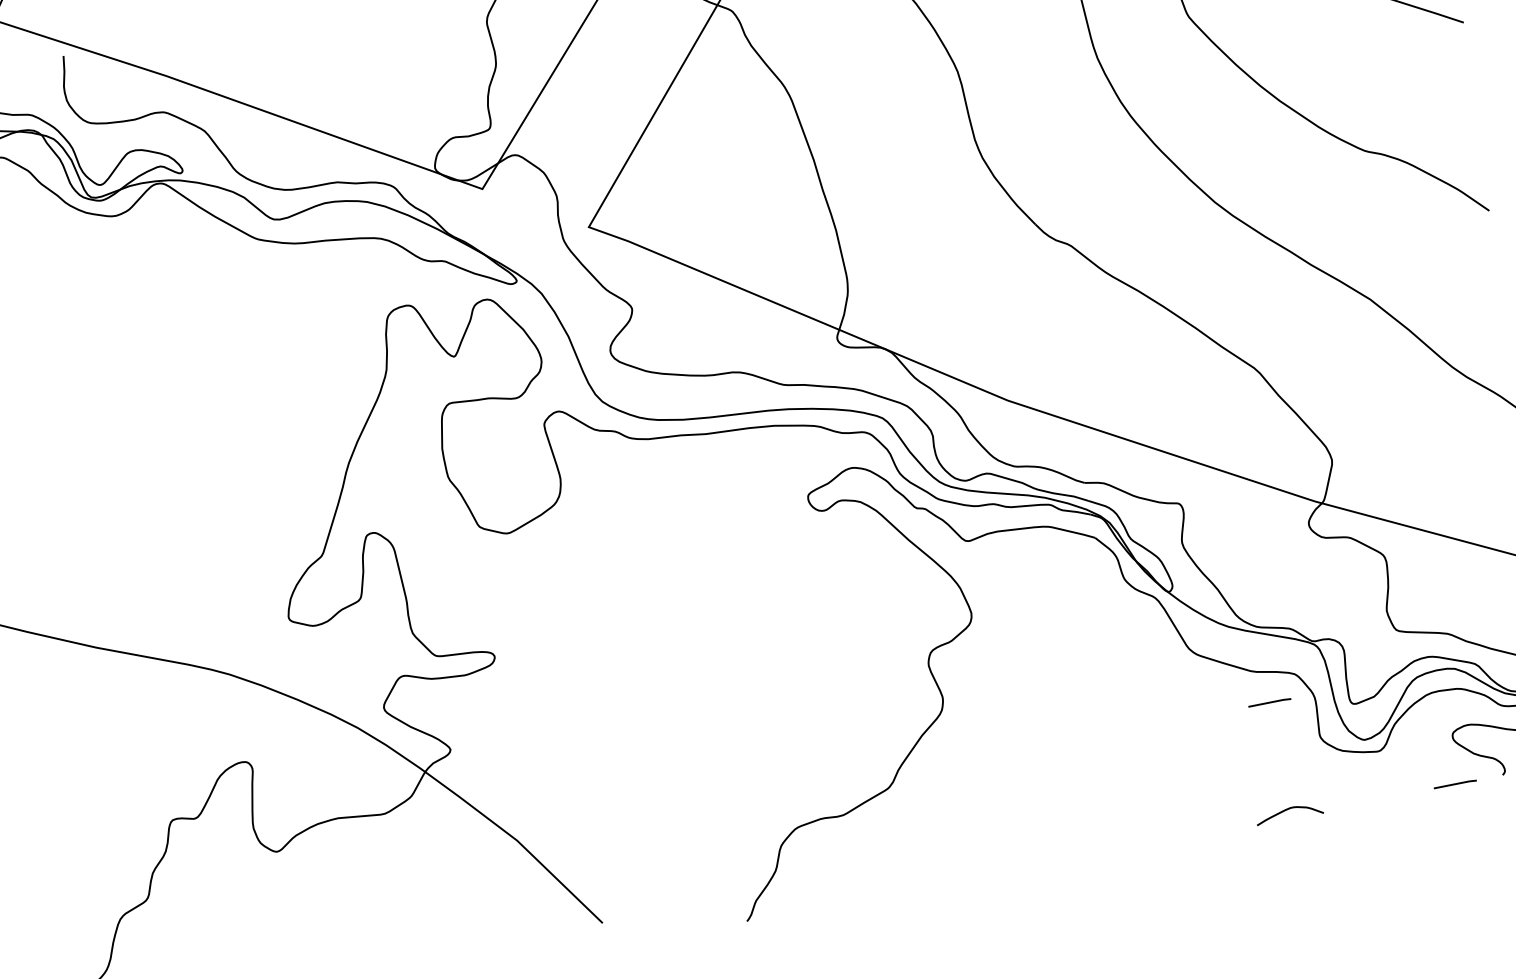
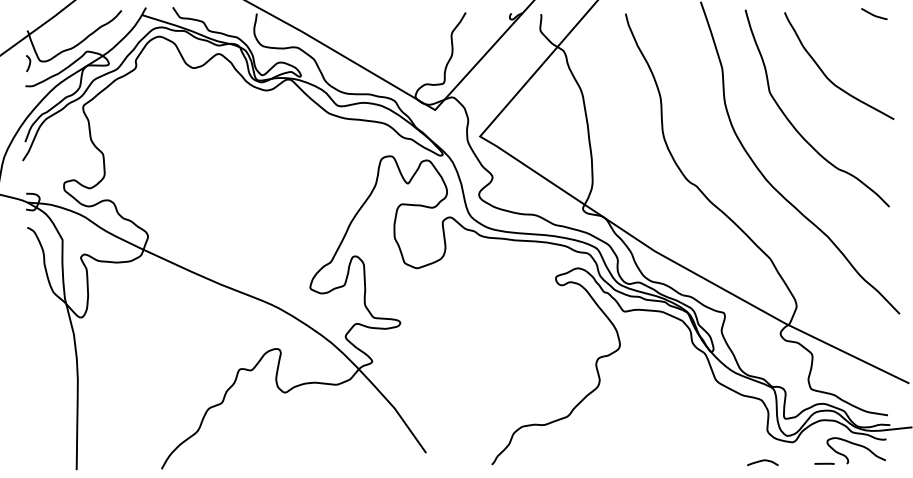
line: (1269, 701) -> (747, 410), removed
curve: (1288, 810) -> (762, 461), moved

